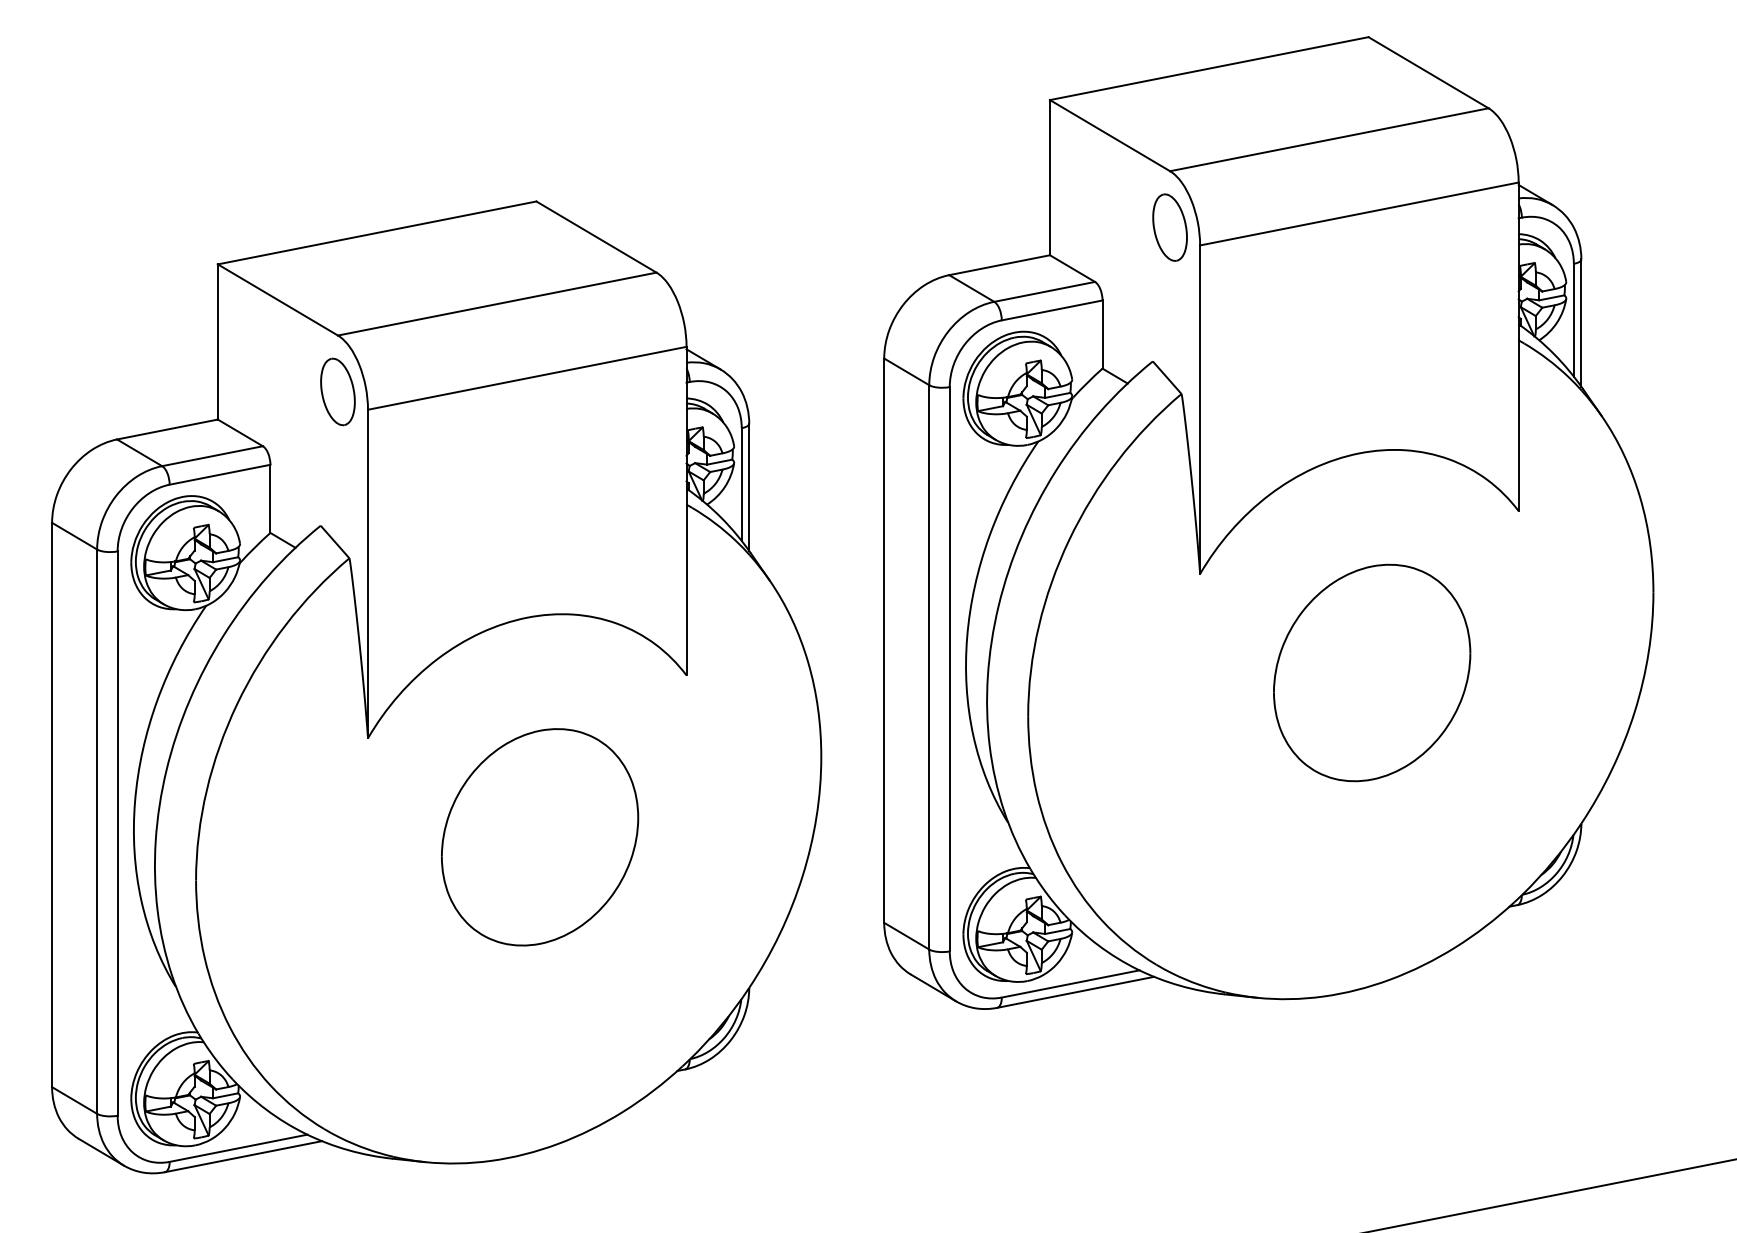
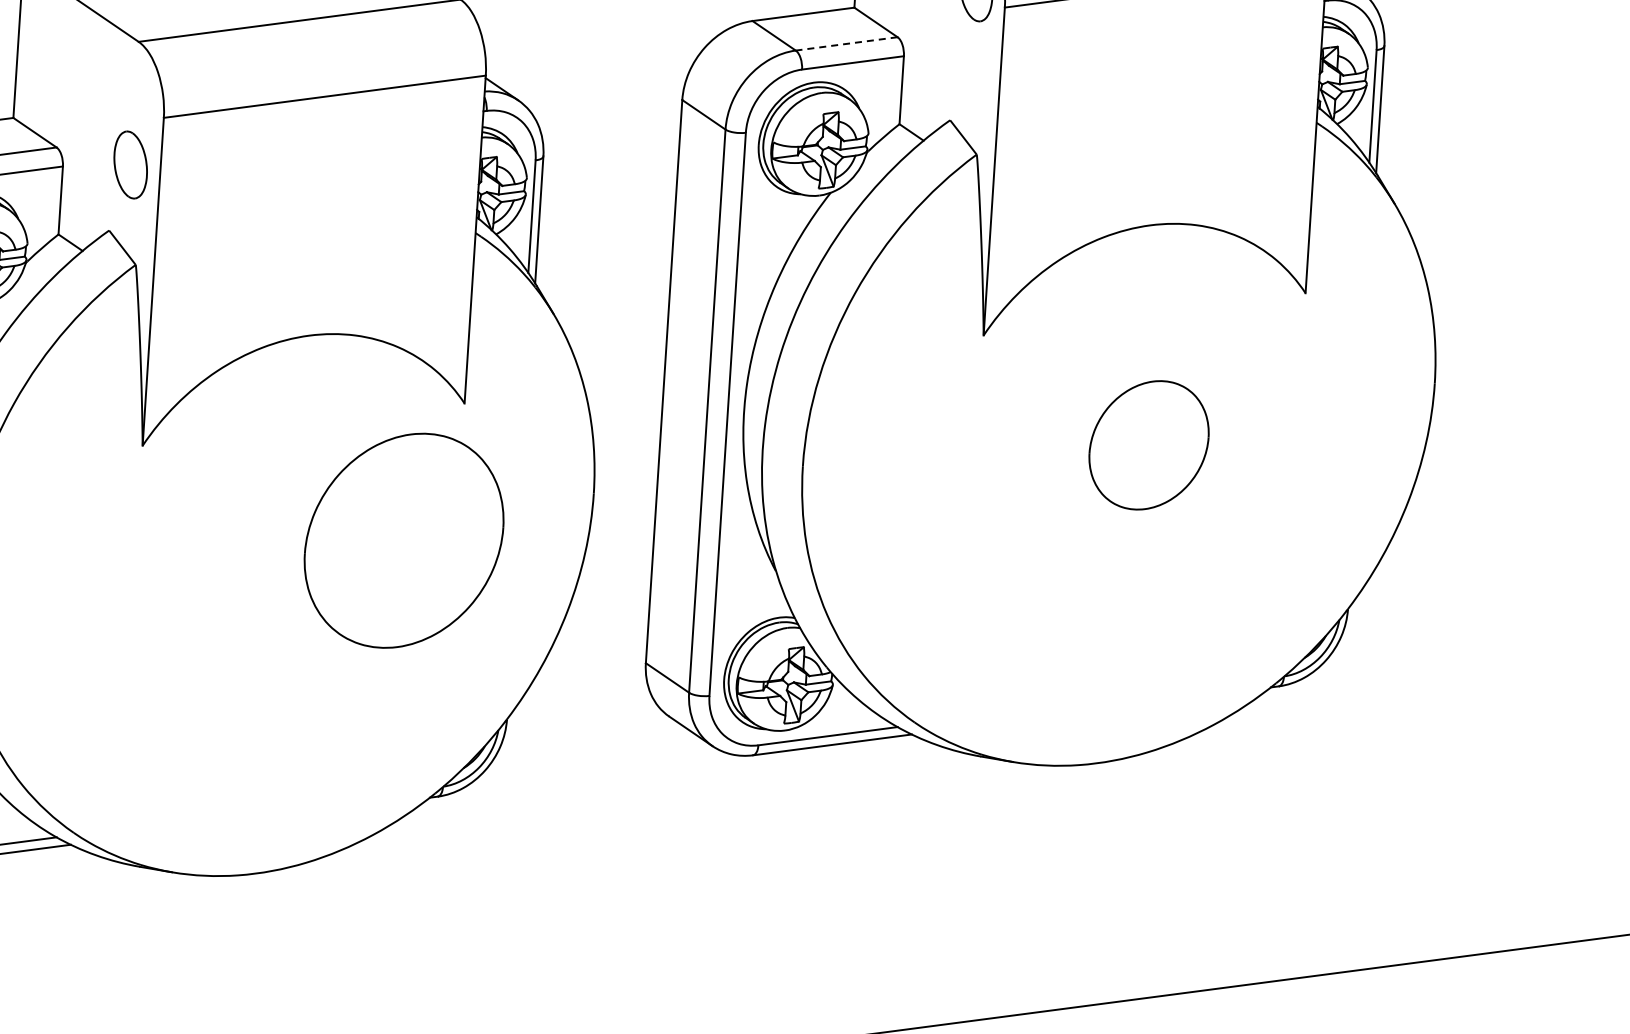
line: (1044, 291) -> (846, 43), solid -> dashed
part: (337, 391) -> (130, 164), moved
part: (1372, 672) -> (1149, 444), size x0.6
part: (540, 837) -> (404, 541), moved

